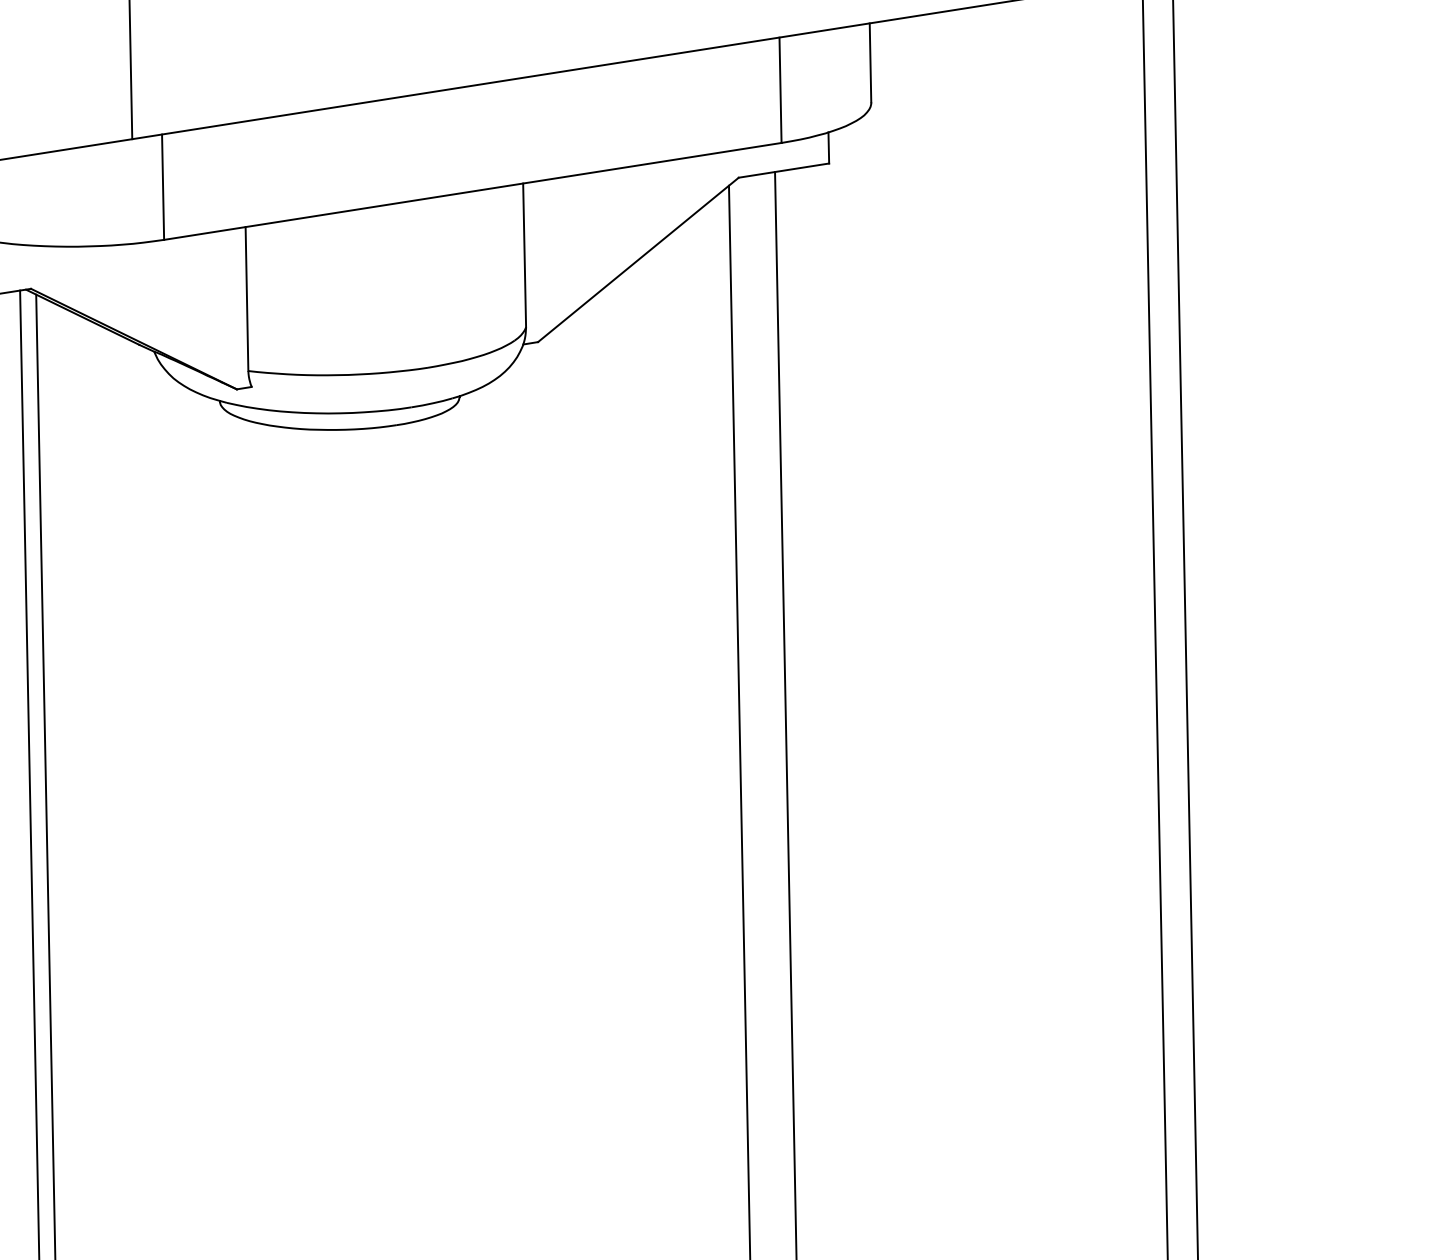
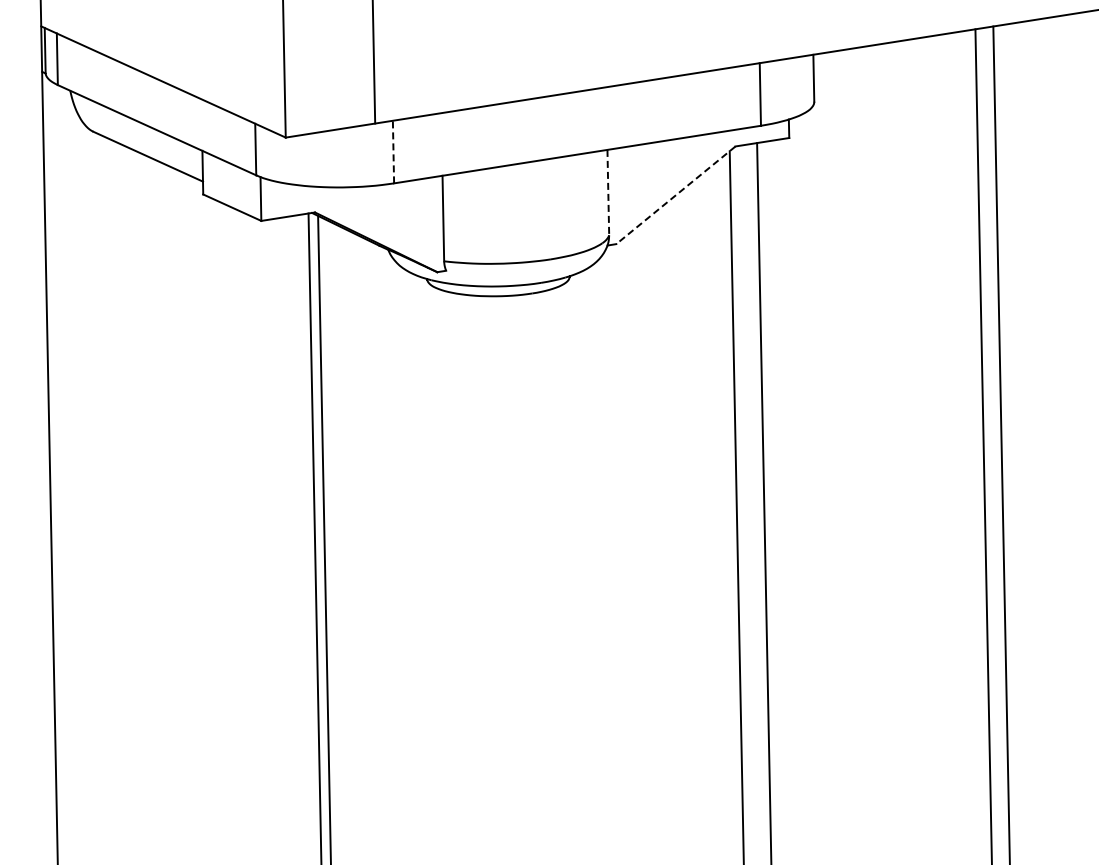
line: (163, 186) -> (393, 151), solid -> dashed
line: (524, 255) -> (608, 192), solid -> dashed
line: (637, 260) -> (675, 195), solid -> dashed

